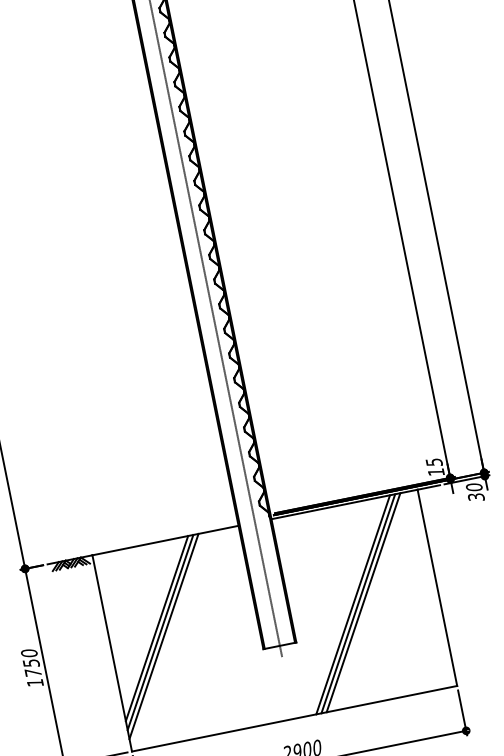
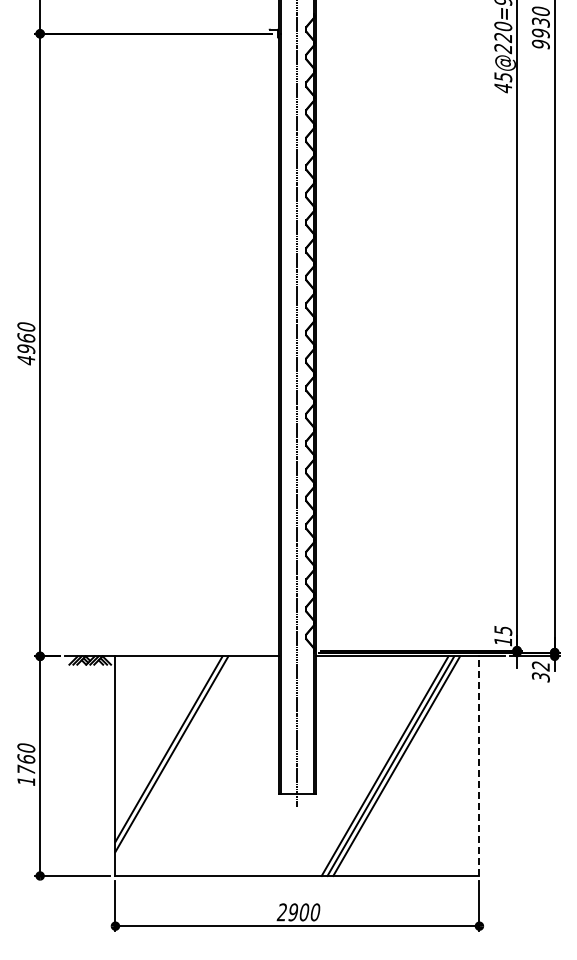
text: (474, 487) -> (540, 666), 30 -> 32
line: (437, 588) -> (479, 766), solid -> dashed
line: (163, 636) -> (174, 759), removed
text: (31, 663) -> (26, 759), 1750 -> 1760

